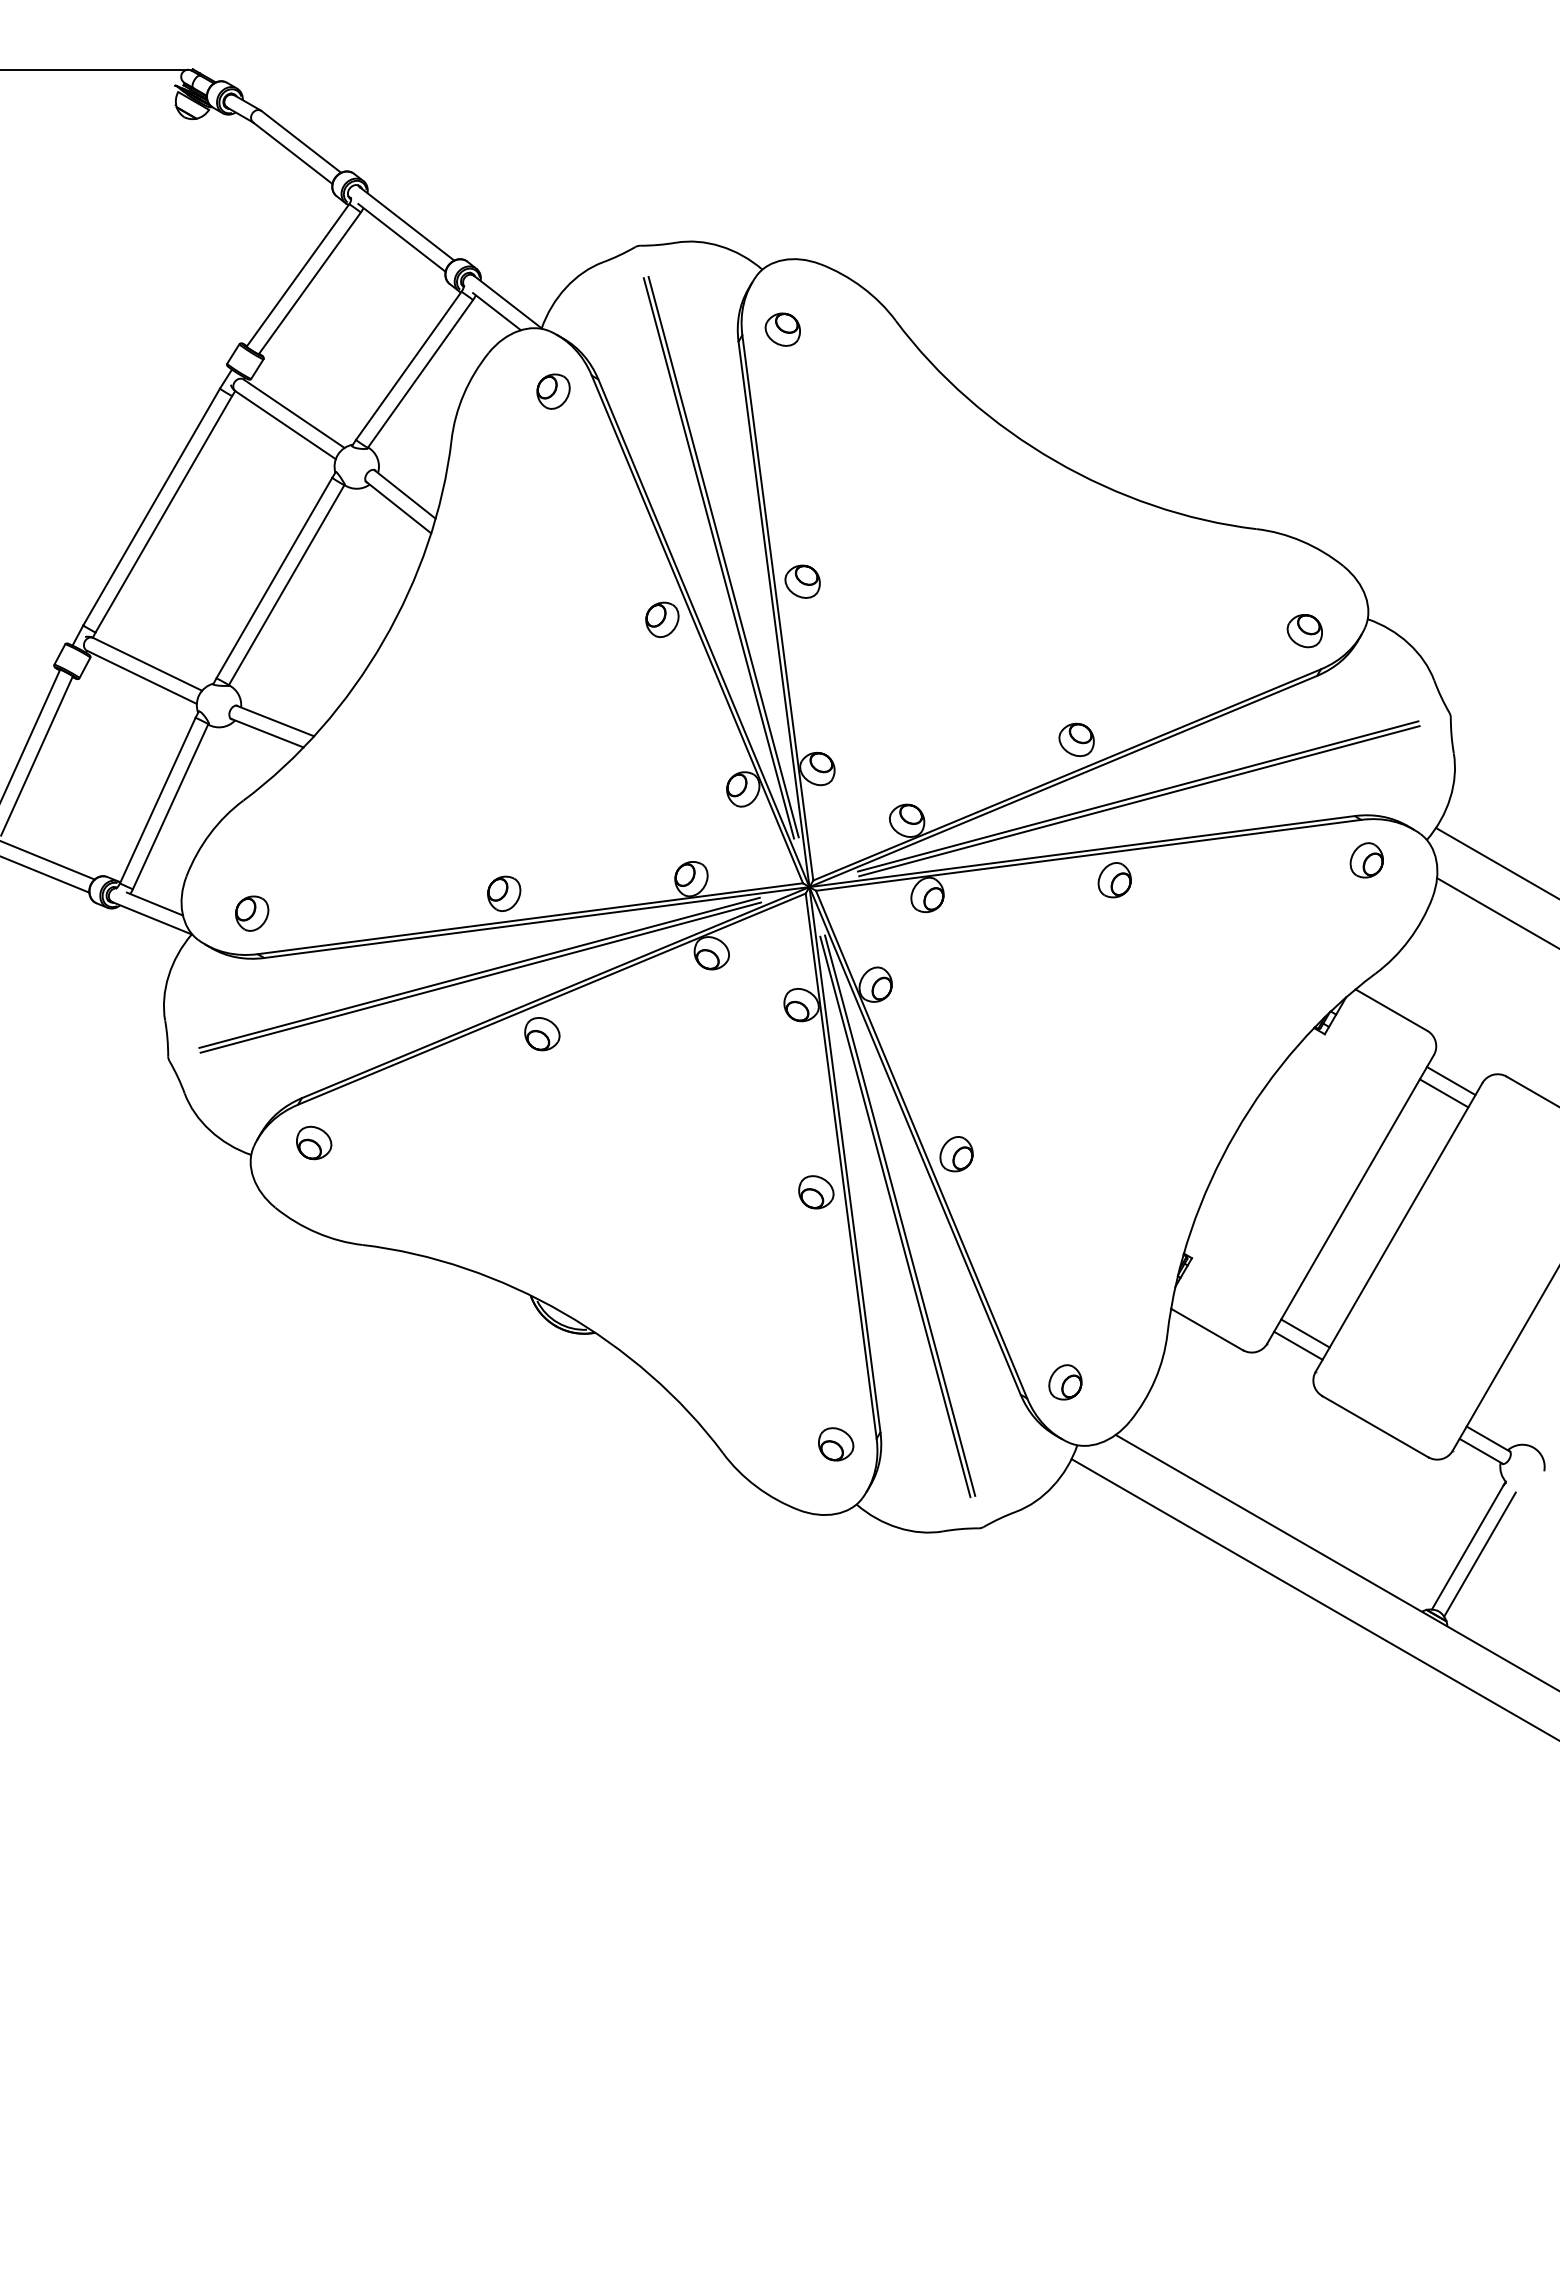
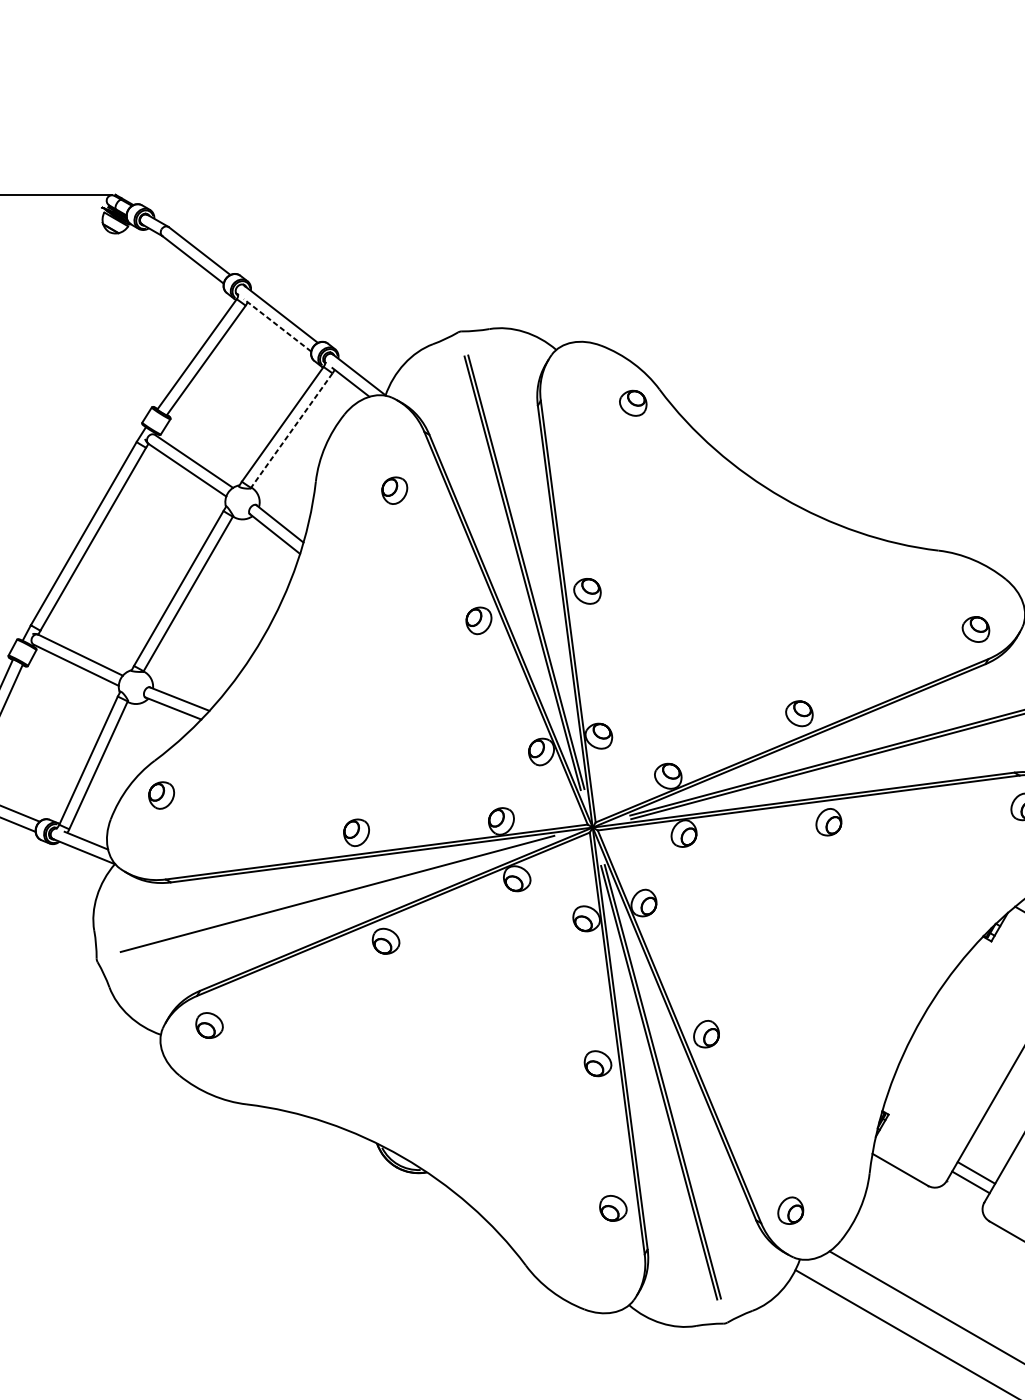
line: (401, 237) -> (277, 325), solid -> dashed
part: (782, 329) -> (632, 403), moved
line: (420, 373) -> (291, 430), solid -> dashed
part: (553, 391) -> (394, 490), moved
part: (252, 913) -> (161, 795), moved
line: (480, 977) -> (338, 897), removed
part: (836, 1444) -> (613, 1208), moved

